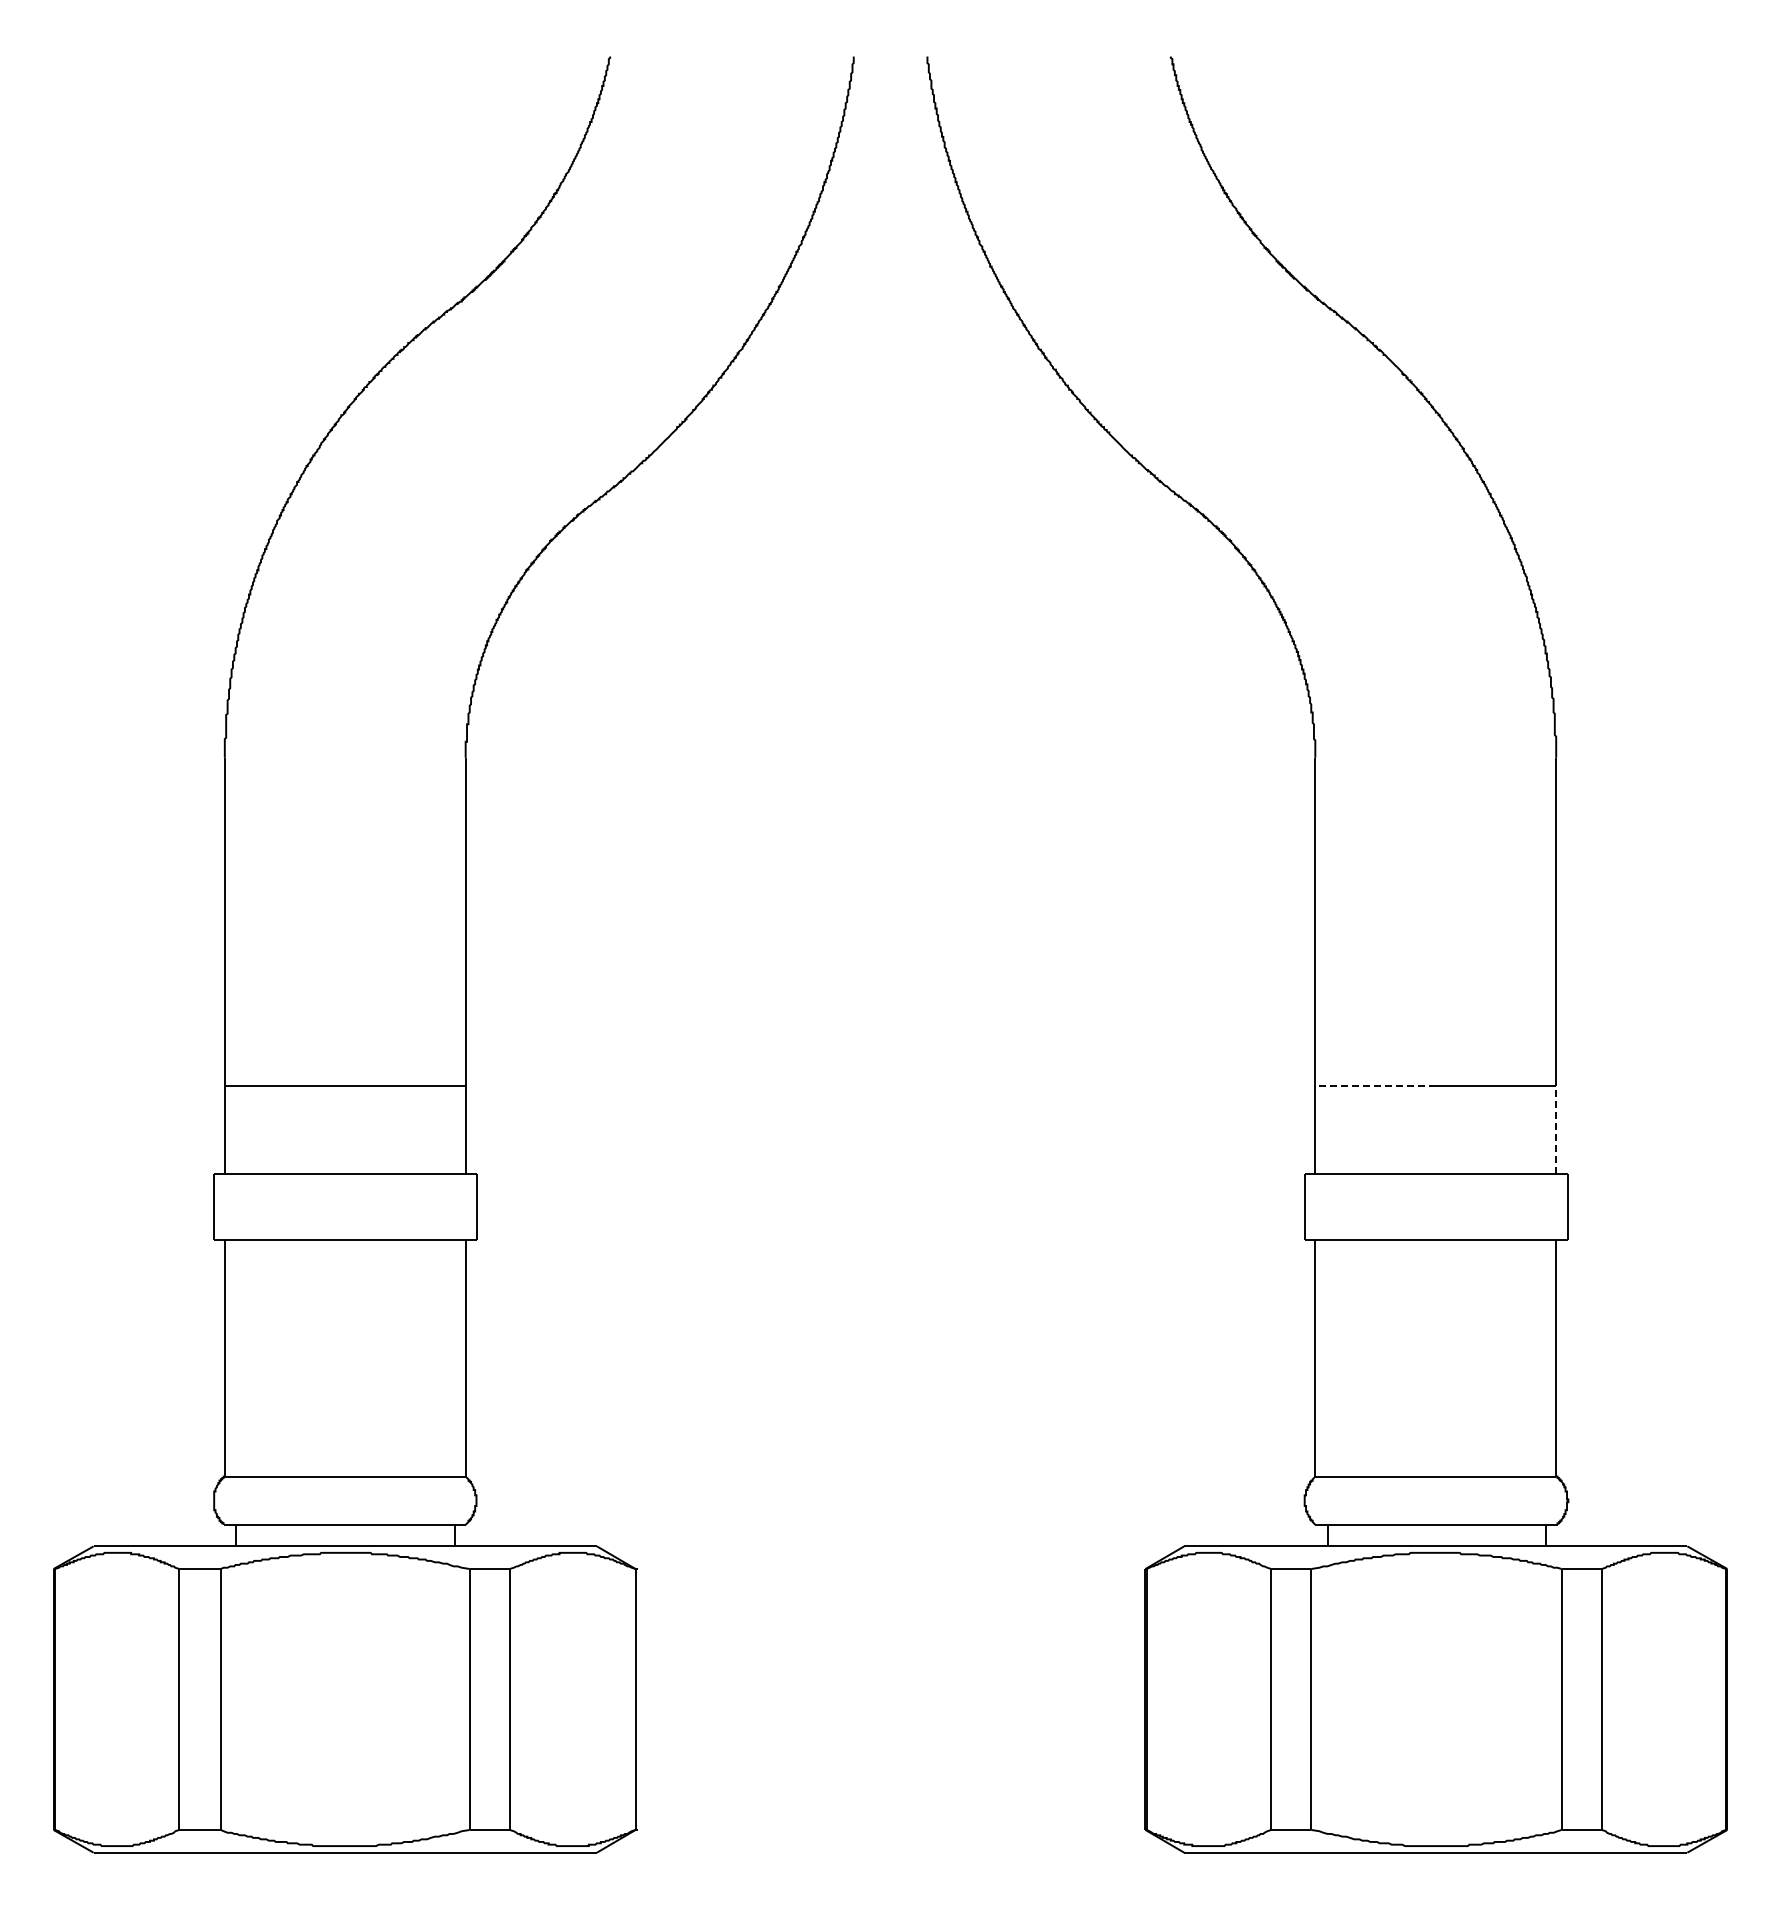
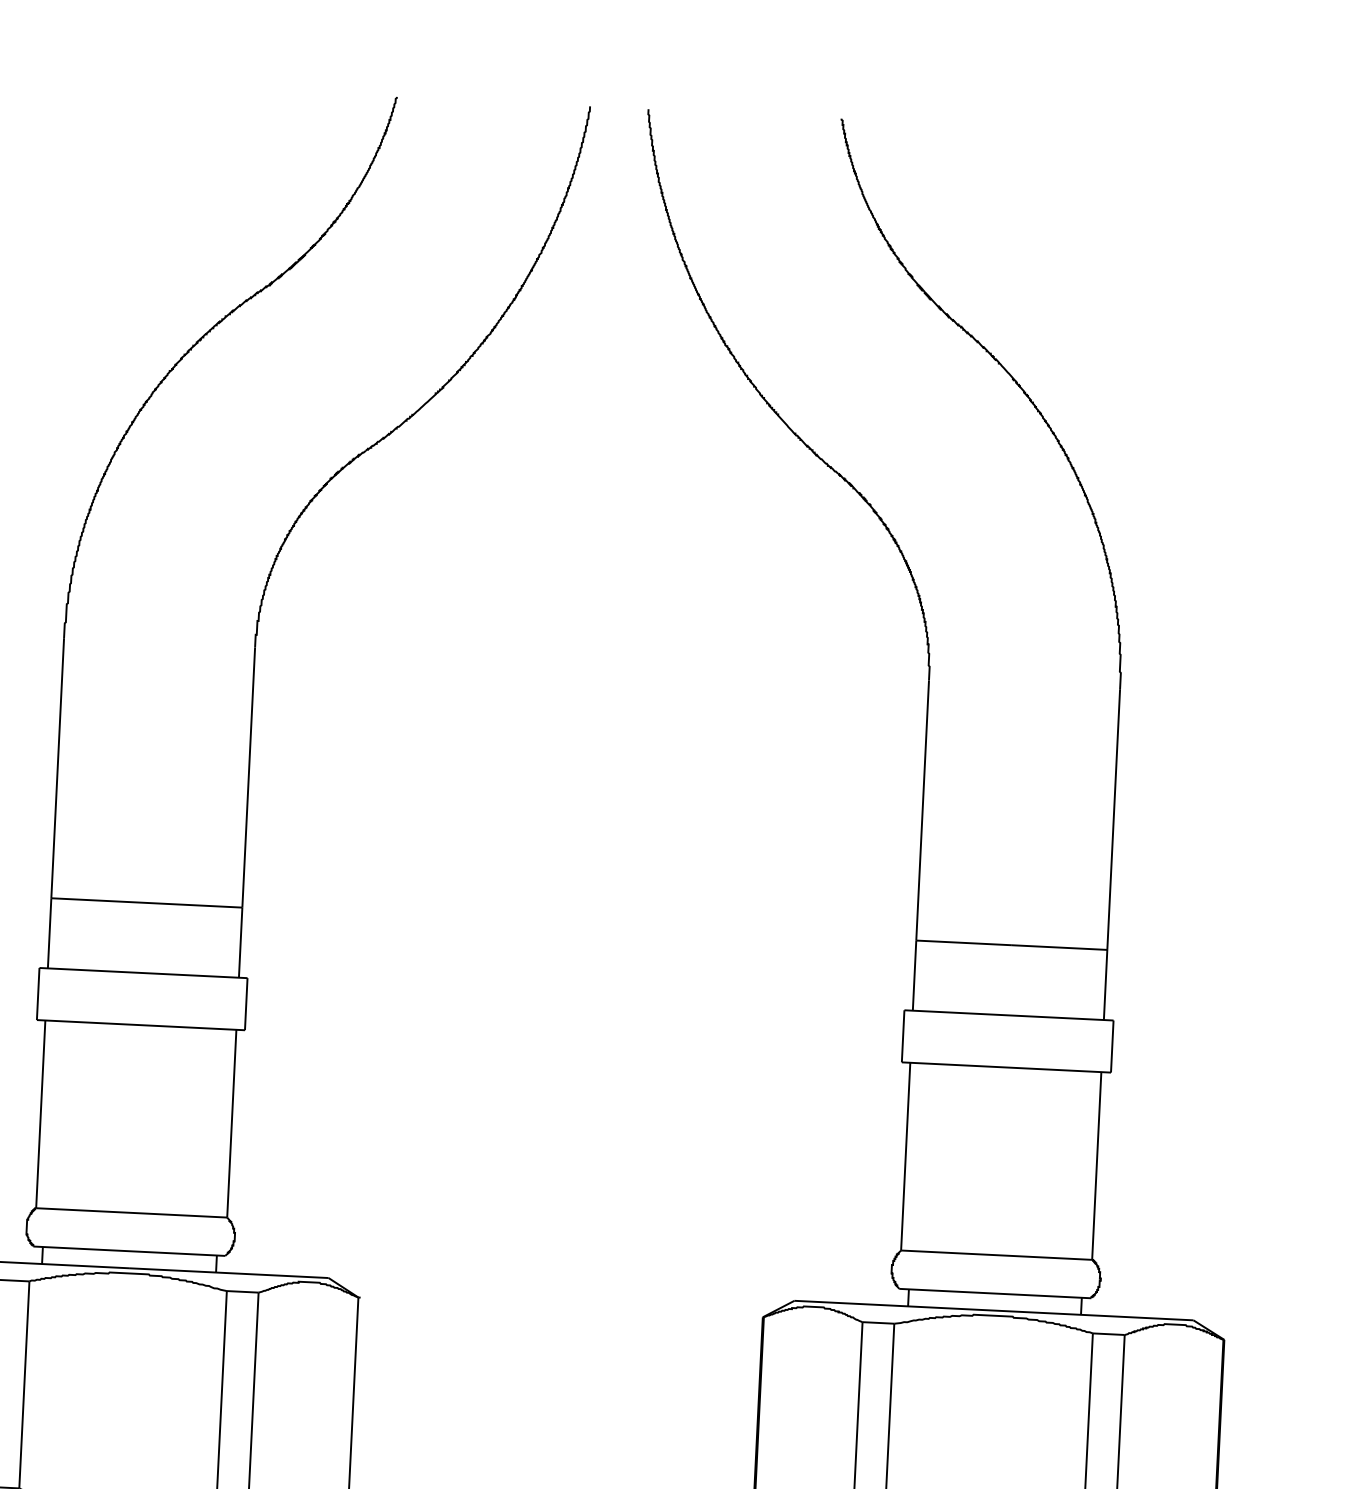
line: (1375, 1085) -> (964, 942), dashed -> solid
line: (1556, 1129) -> (1105, 984), dashed -> solid

